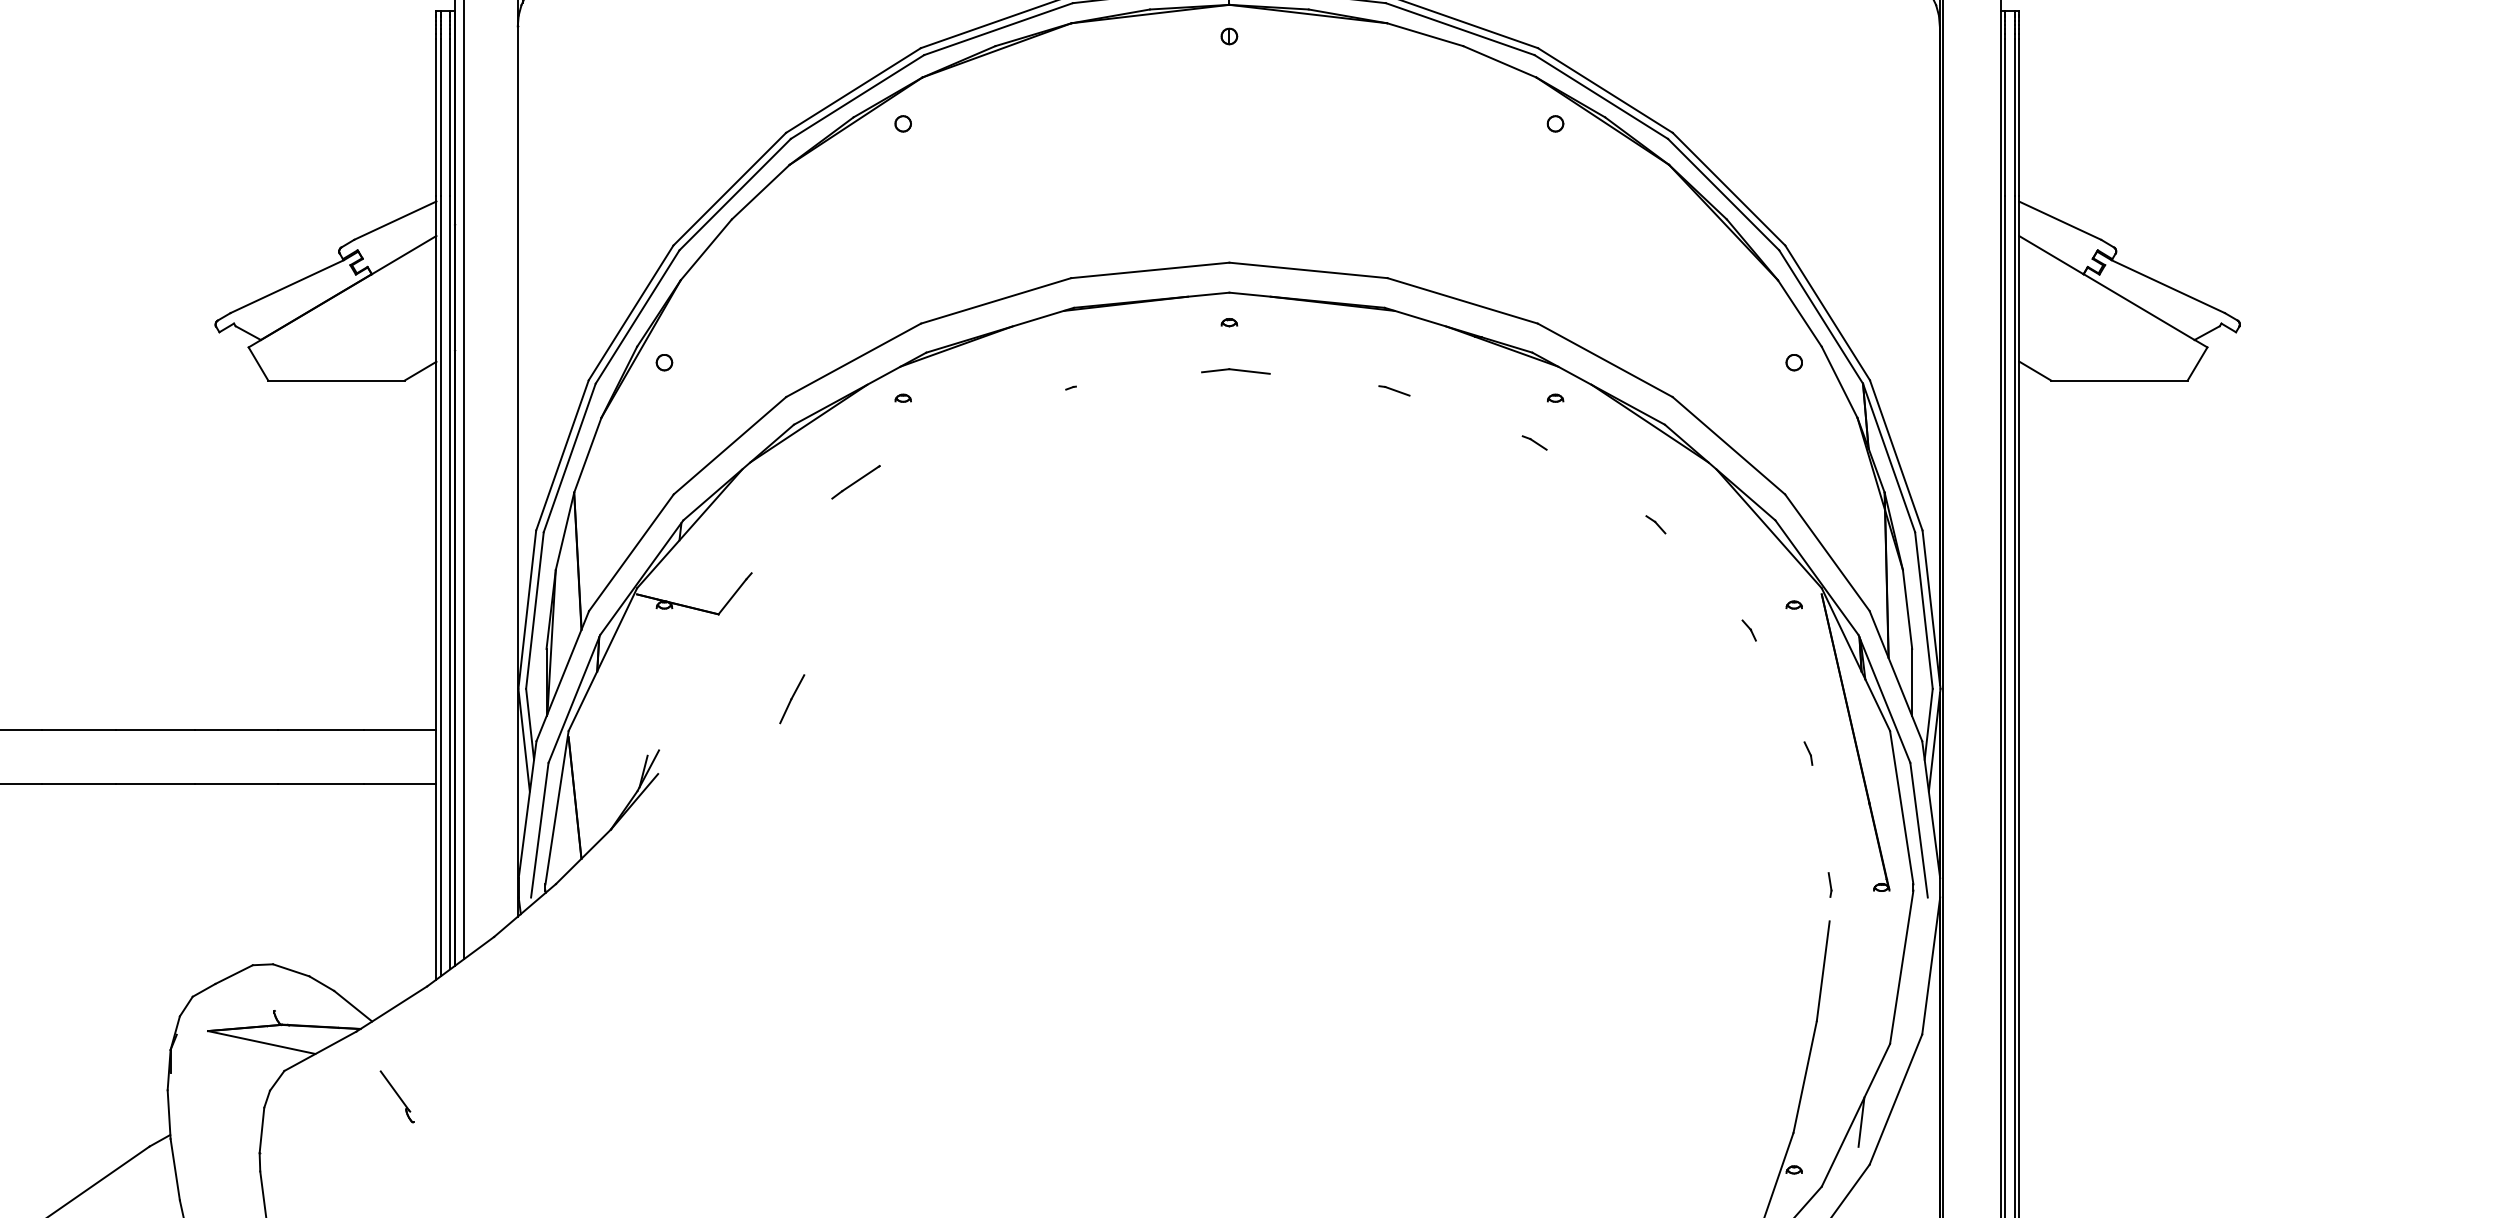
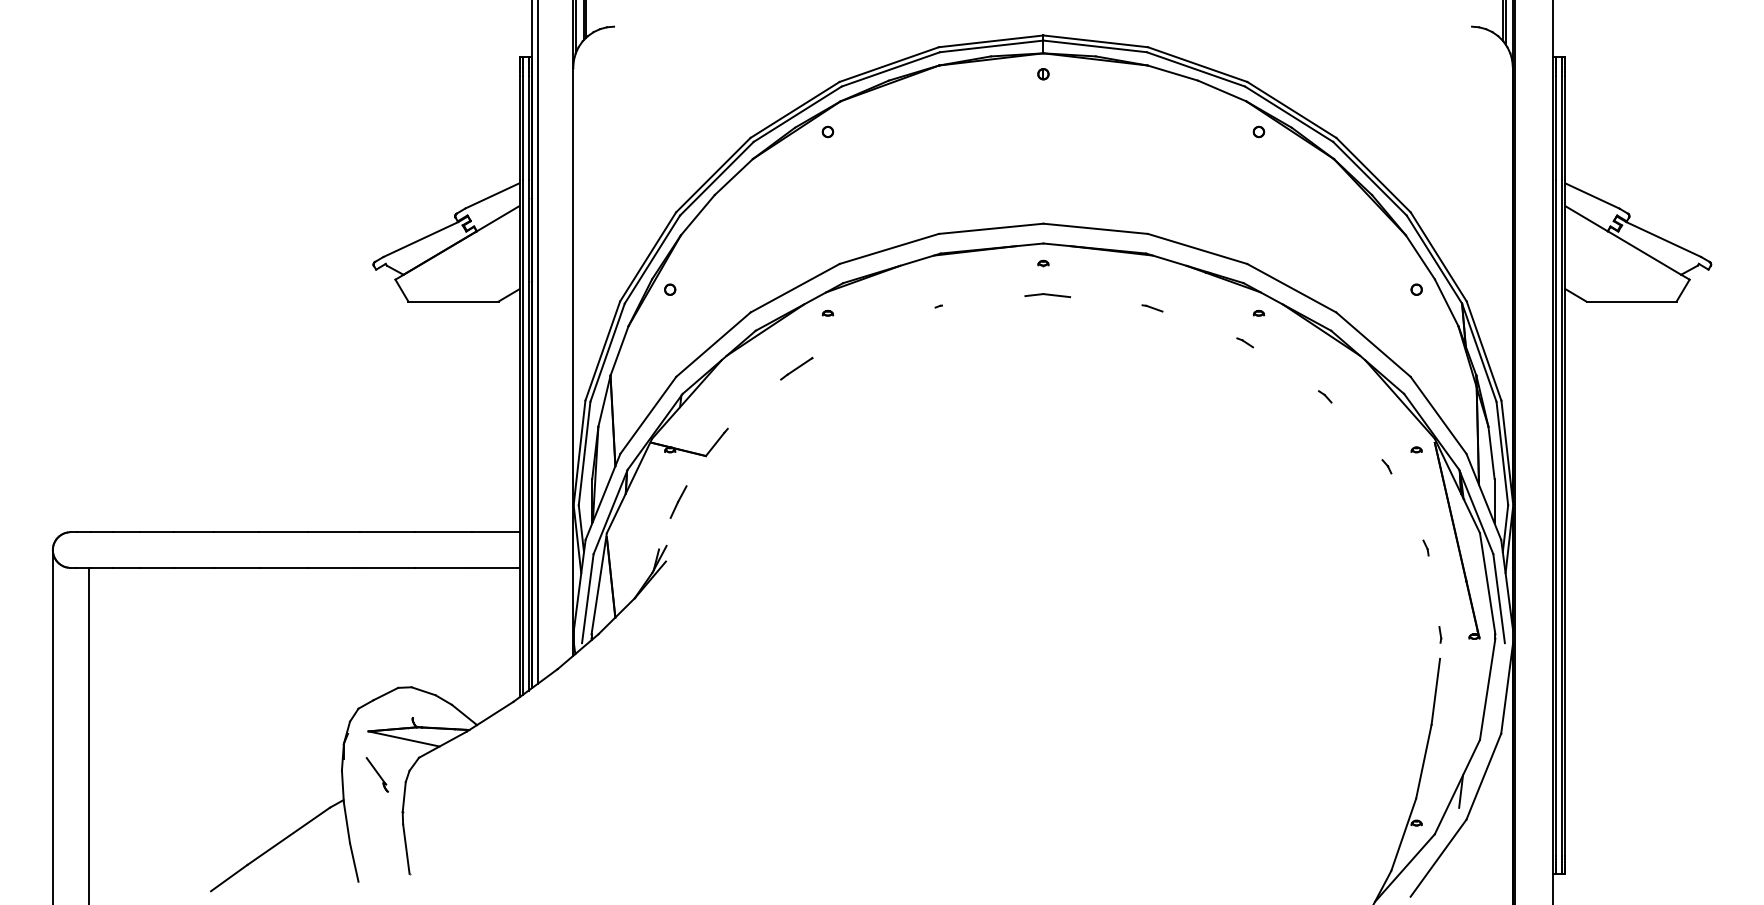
line: (792, 698) -> (678, 501), moved
part: (397, 1096) -> (377, 774), moved

